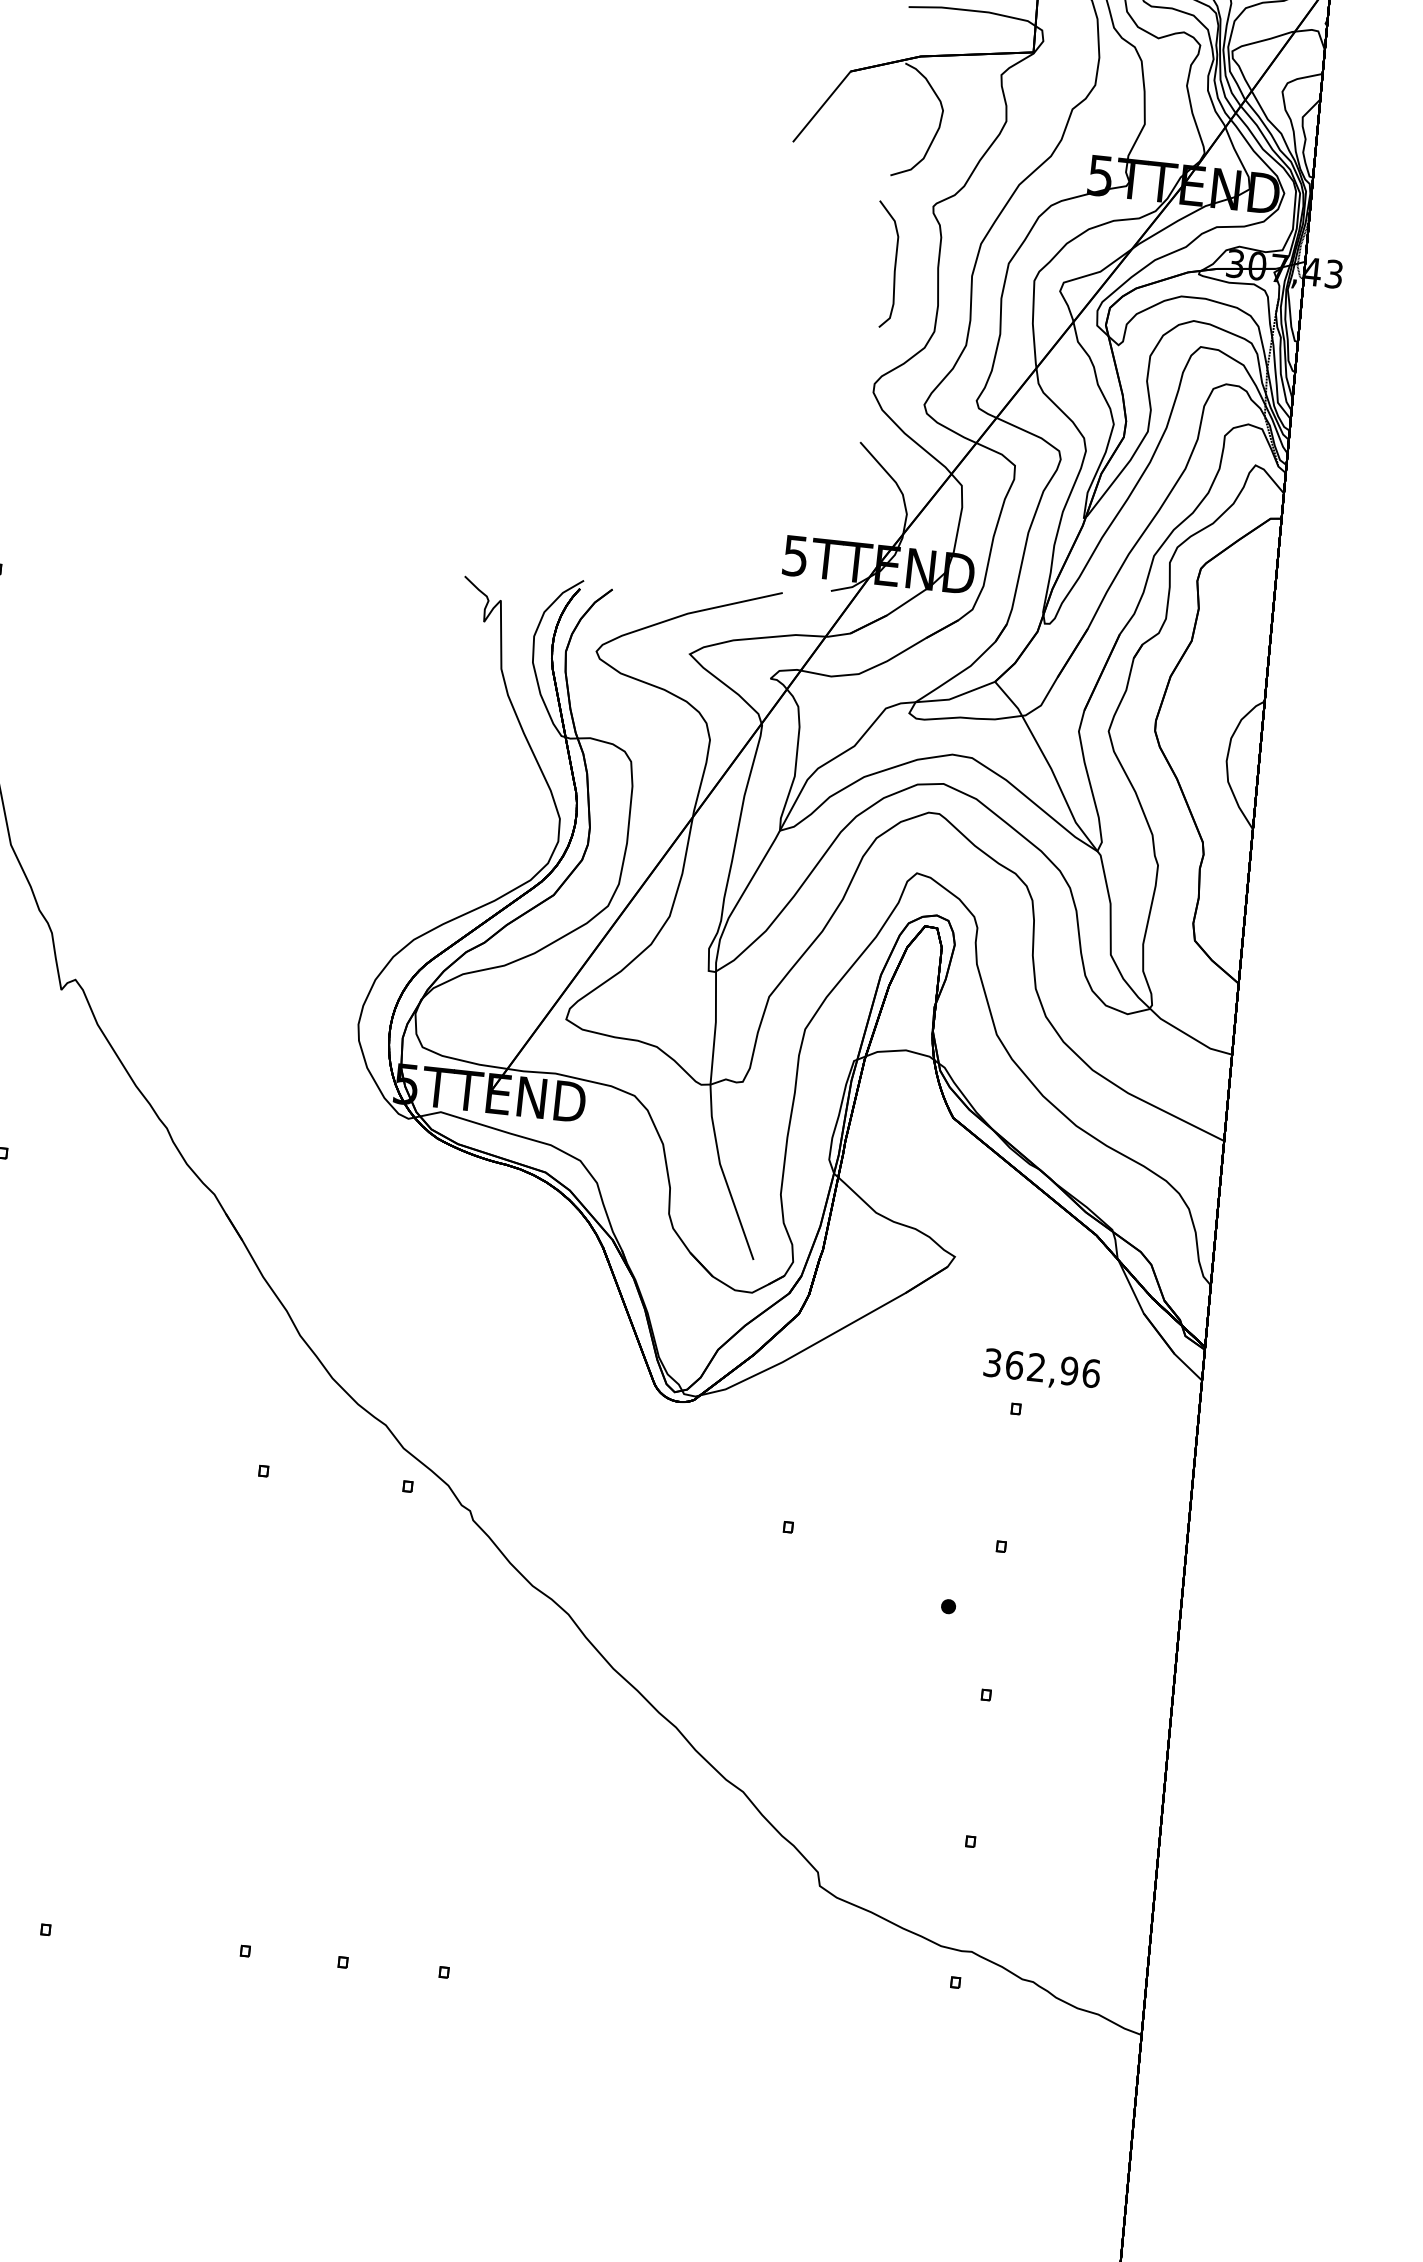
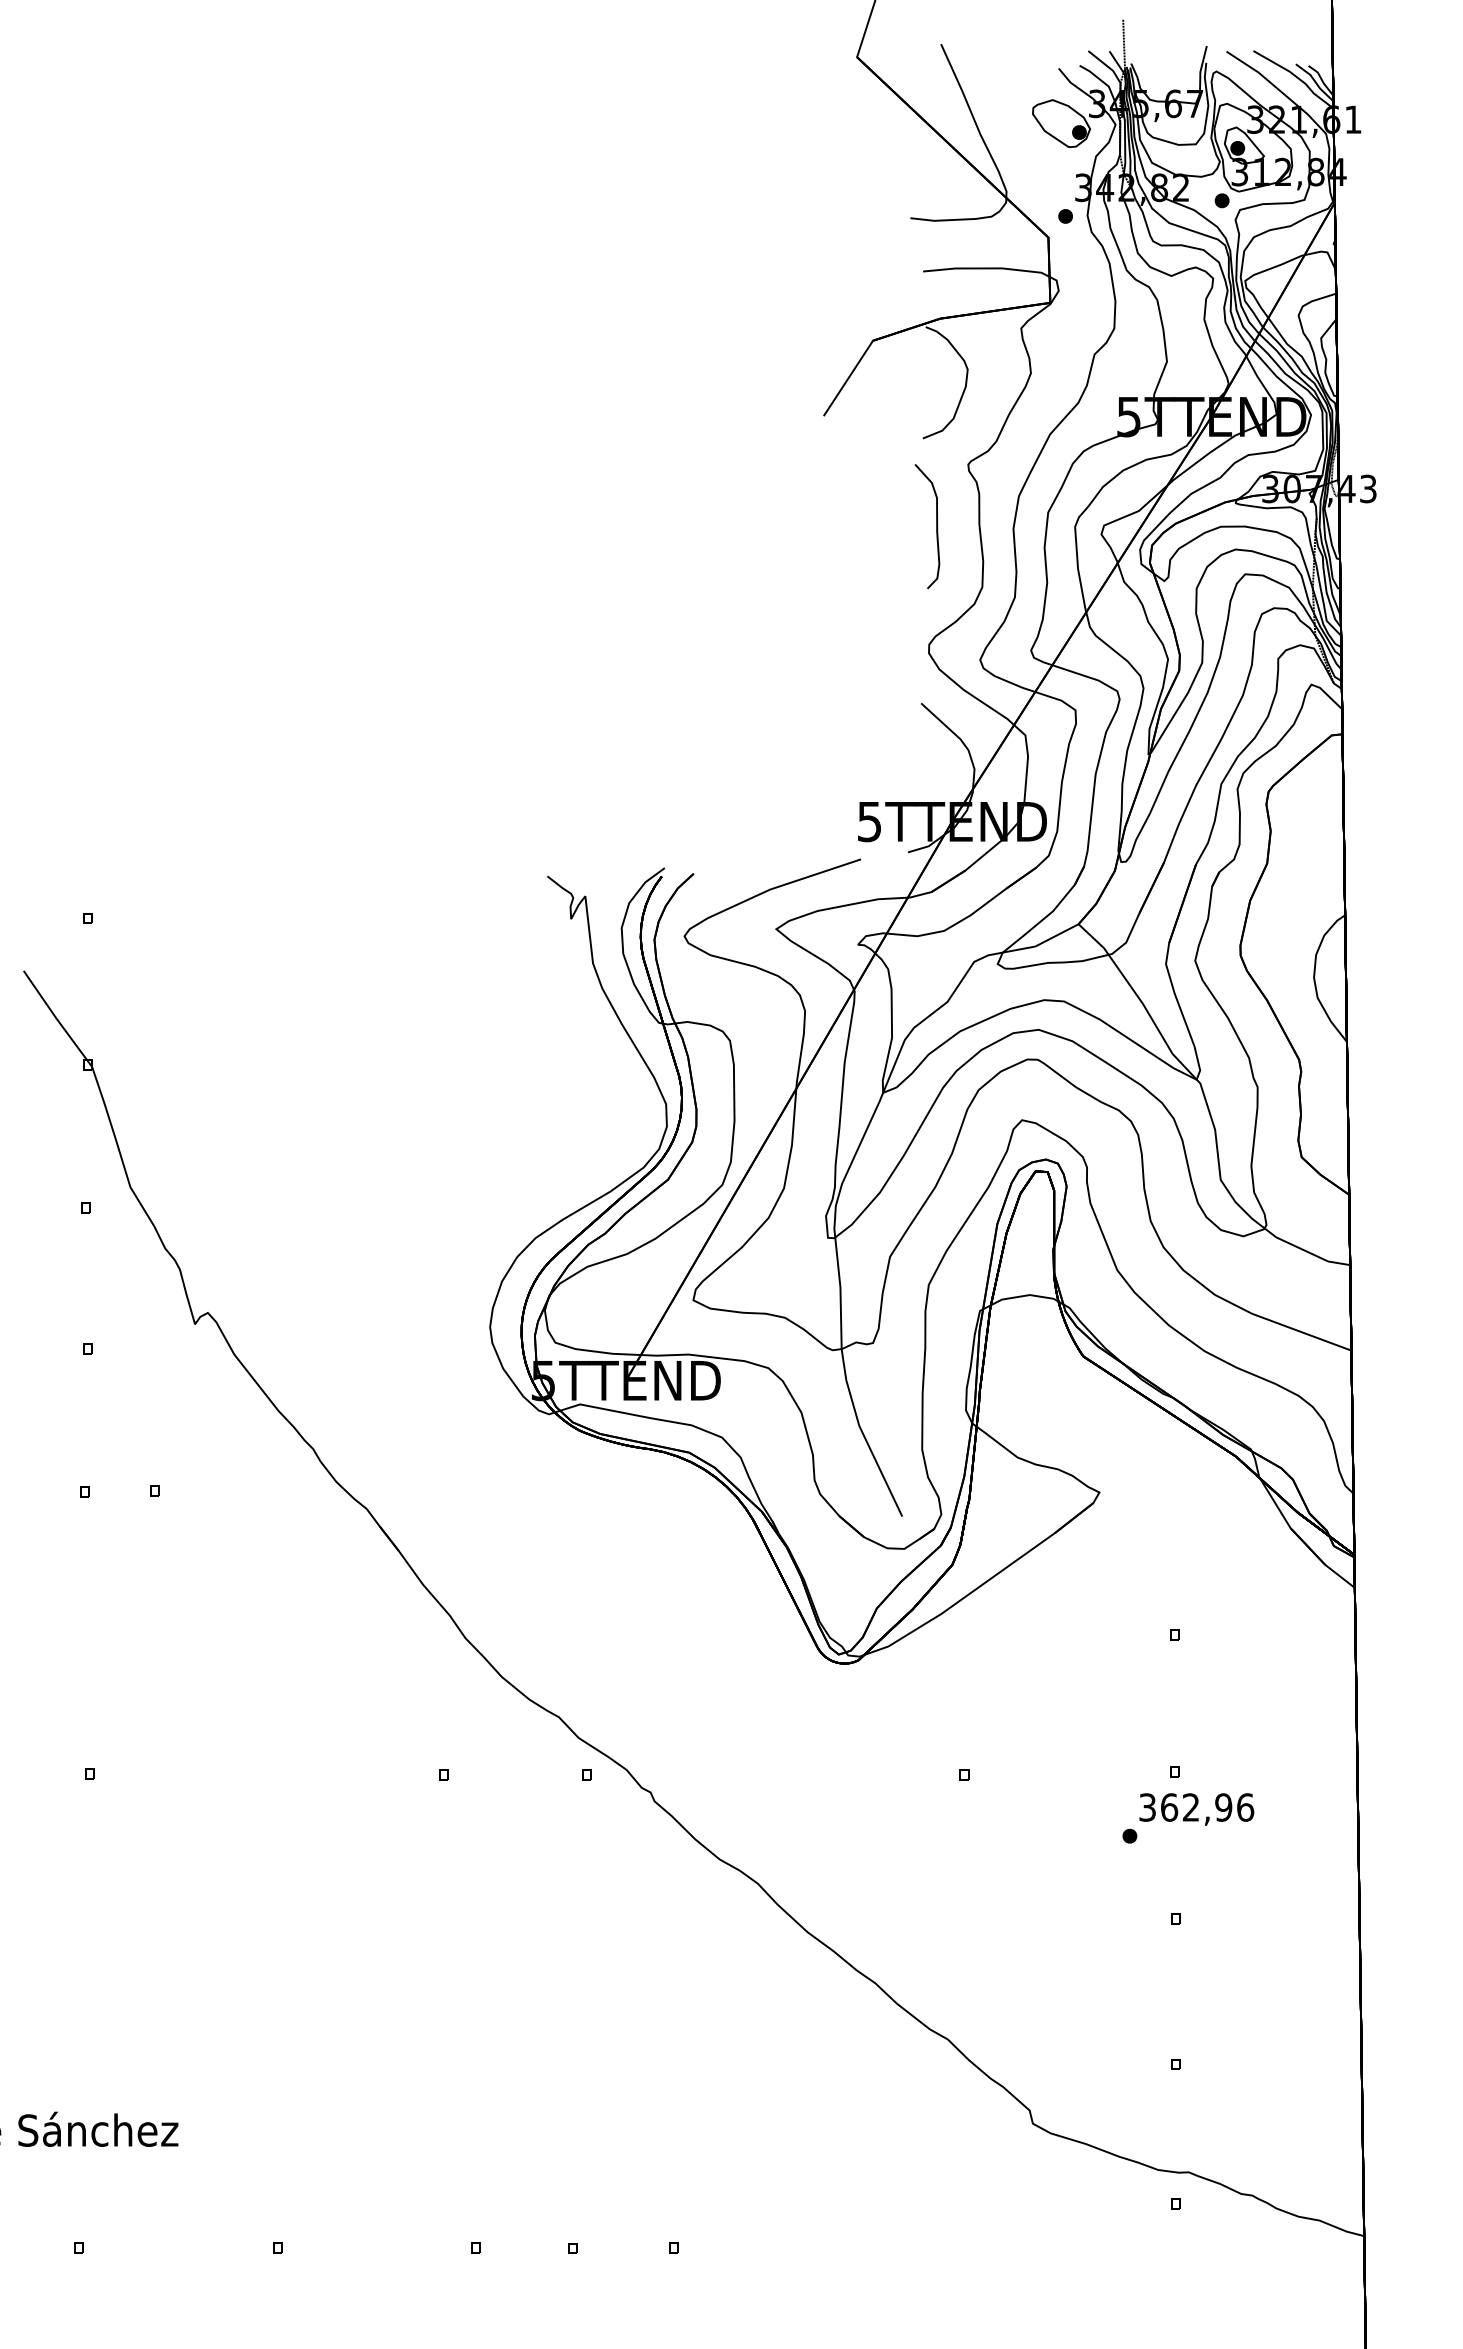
text: (1041, 1370) -> (1196, 1809), moved

